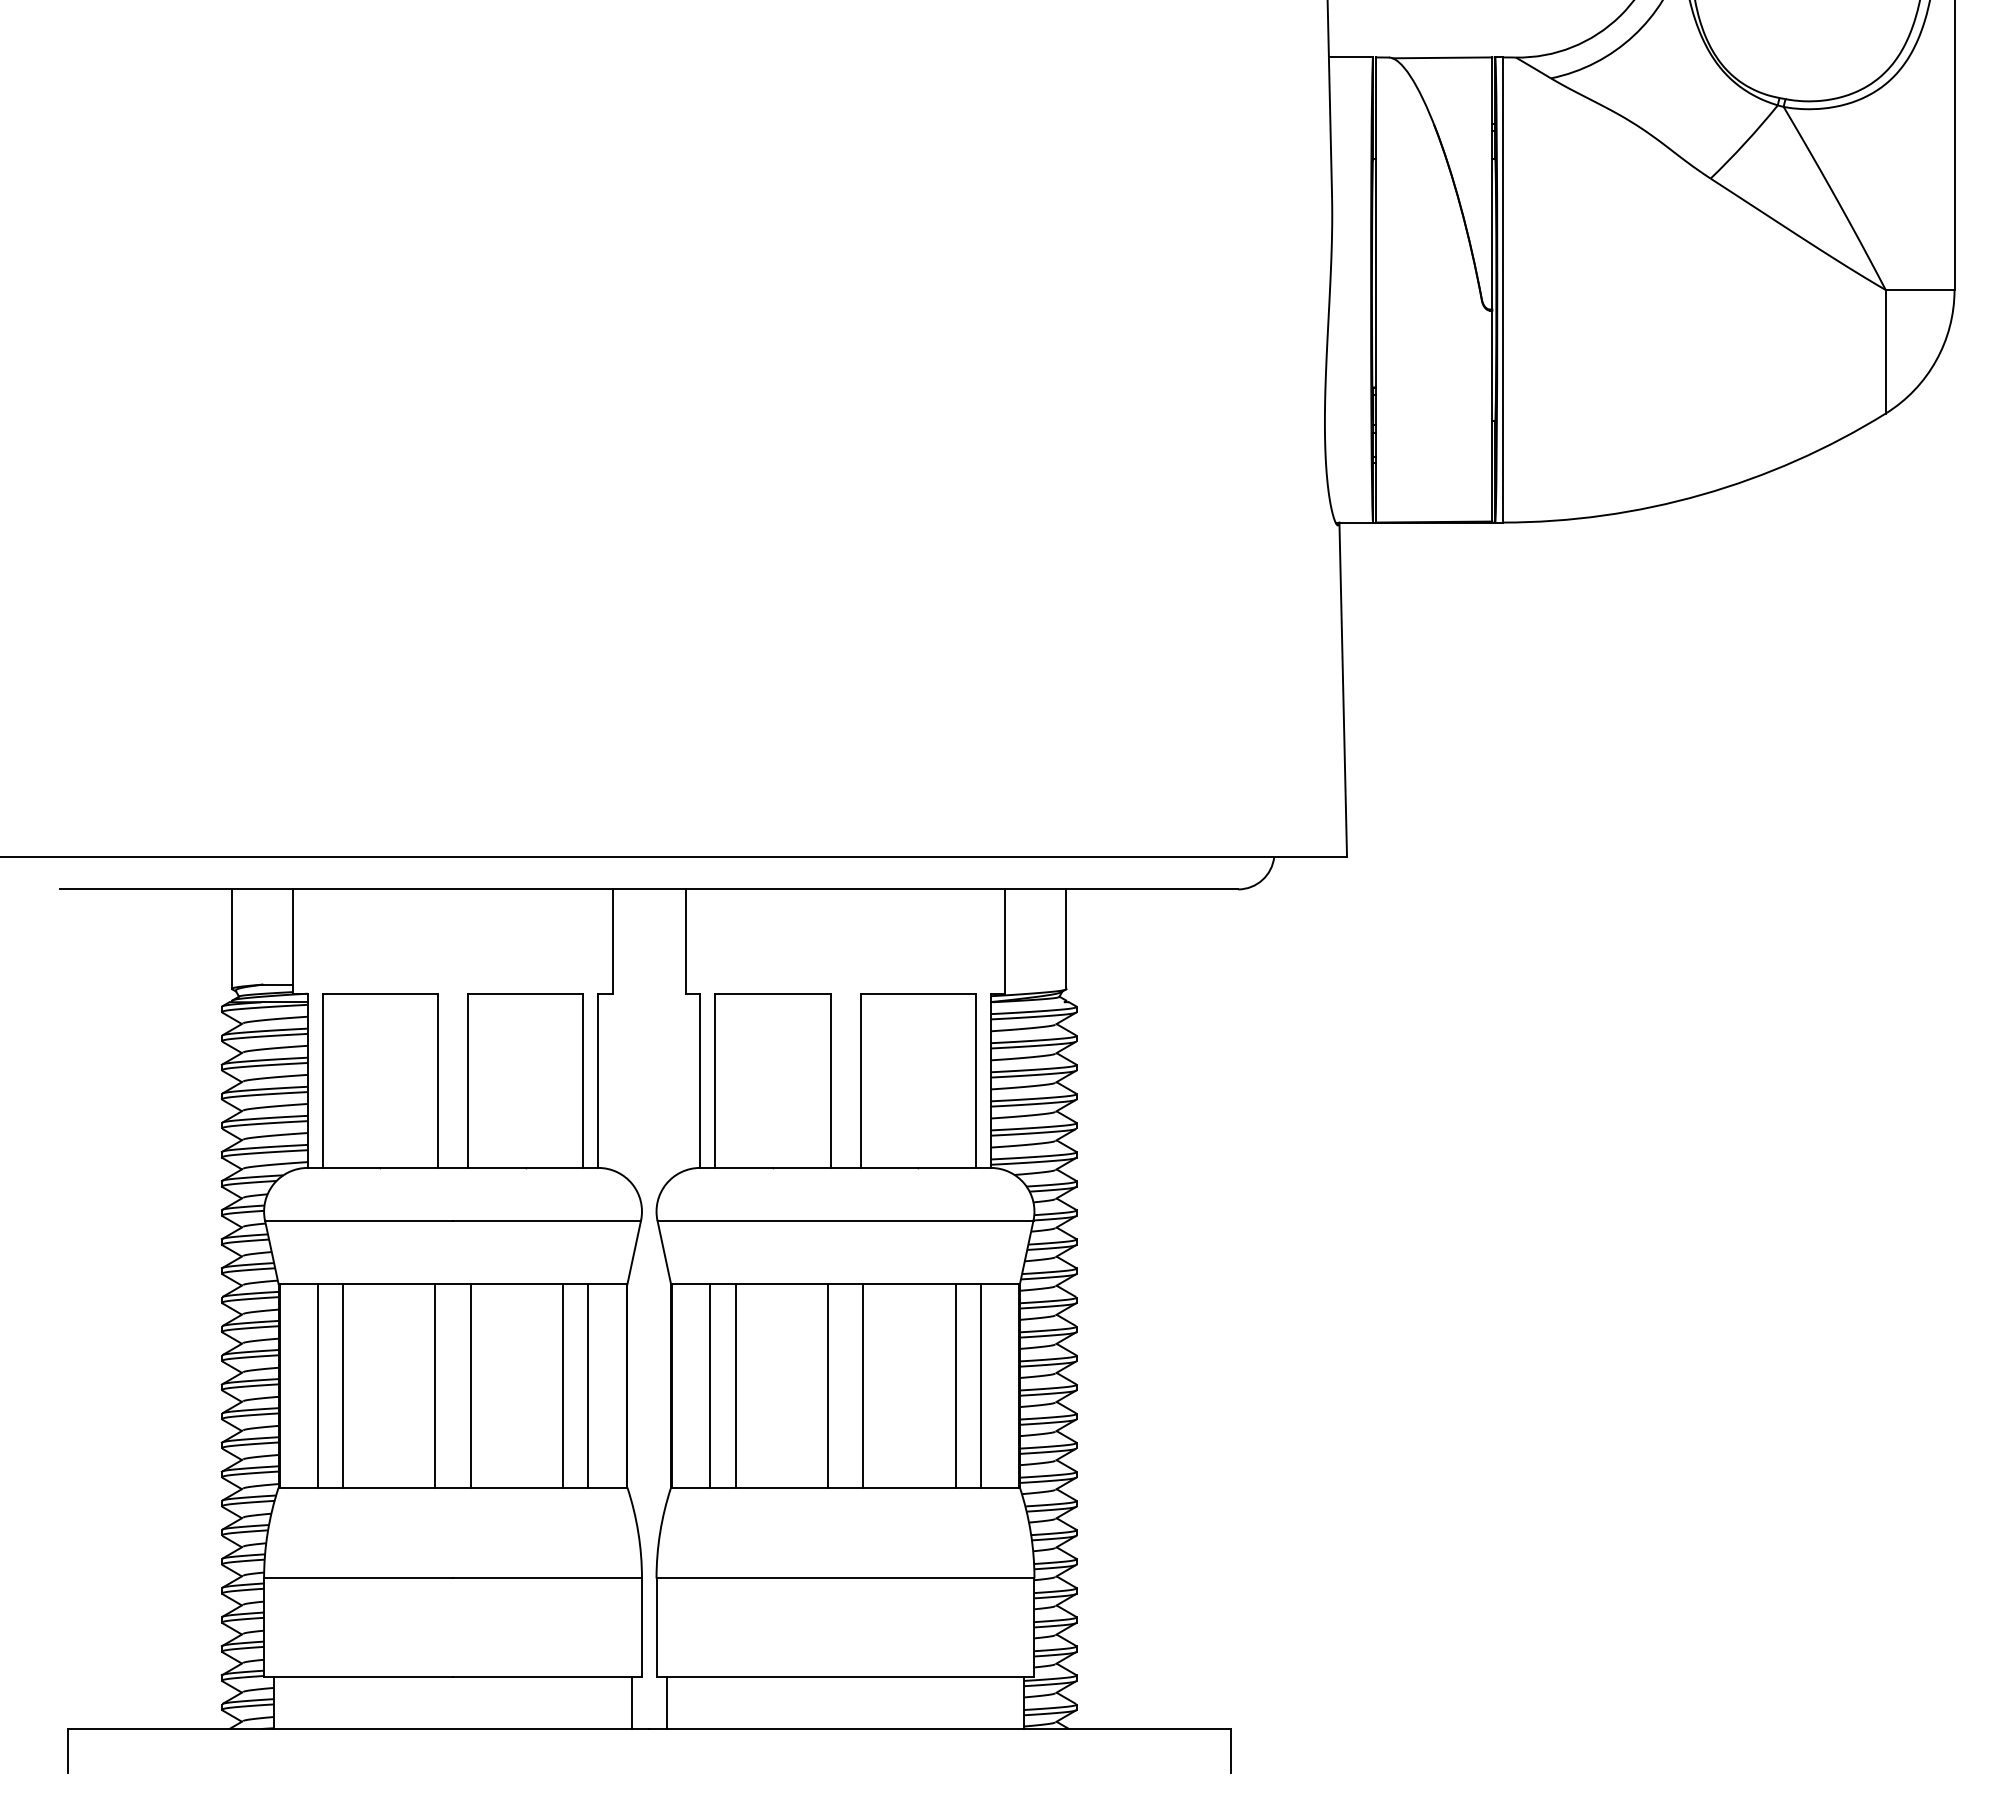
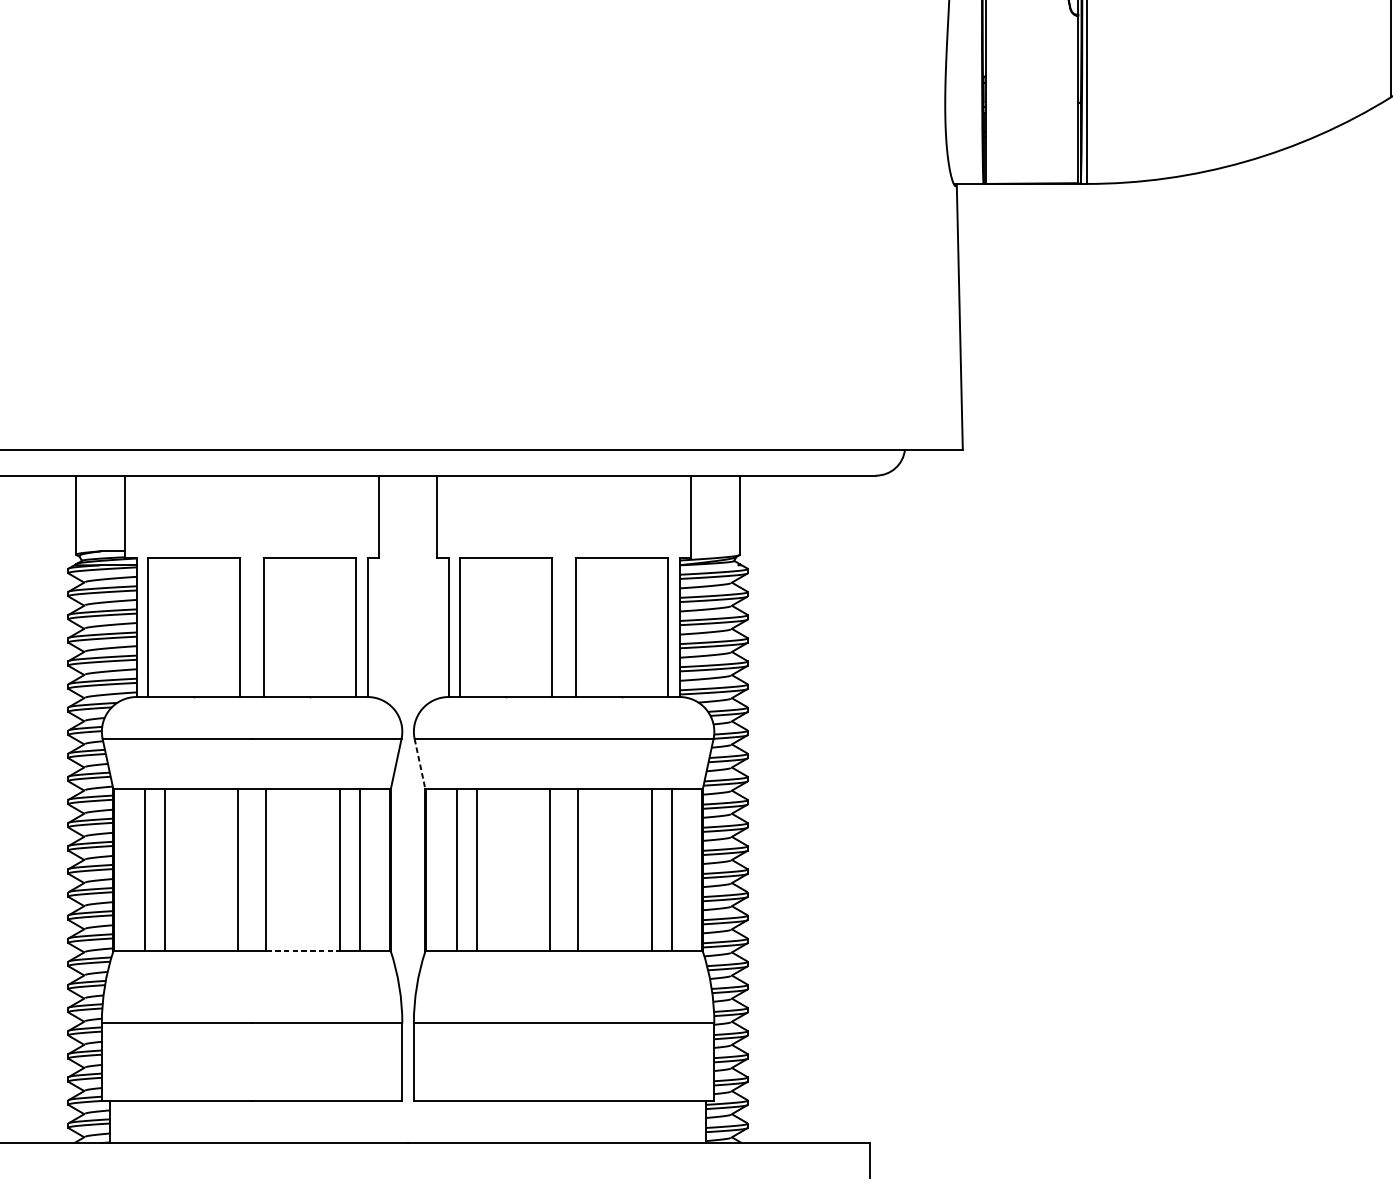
line: (664, 1252) -> (420, 764), solid -> dashed
line: (517, 1487) -> (303, 951), solid -> dashed
line: (631, 1702) -> (393, 1122), removed
line: (666, 1702) -> (421, 1122), removed

